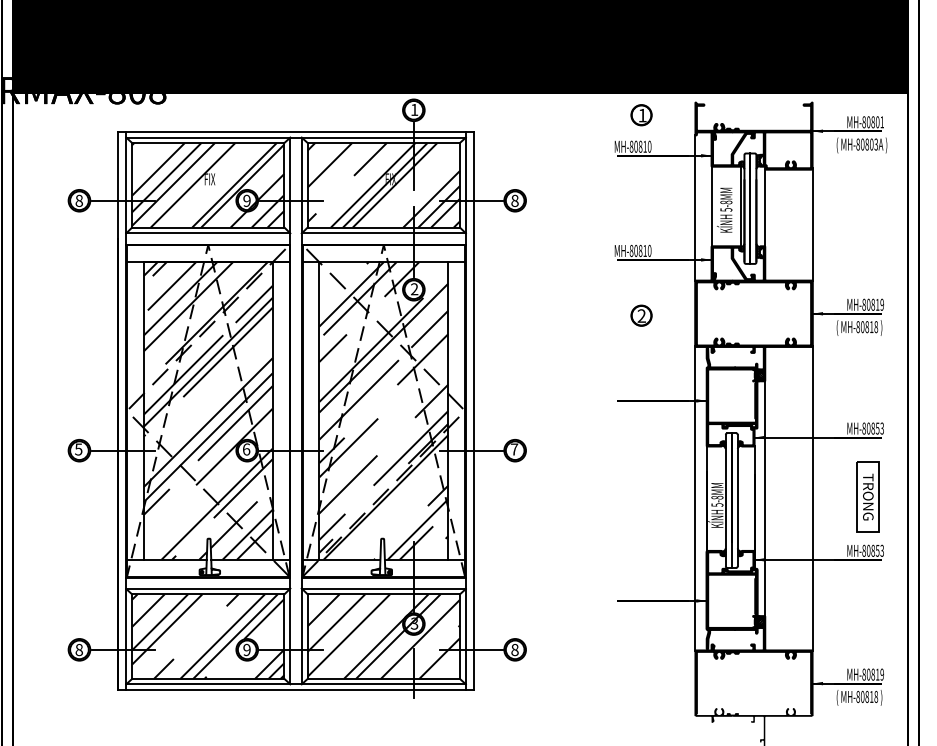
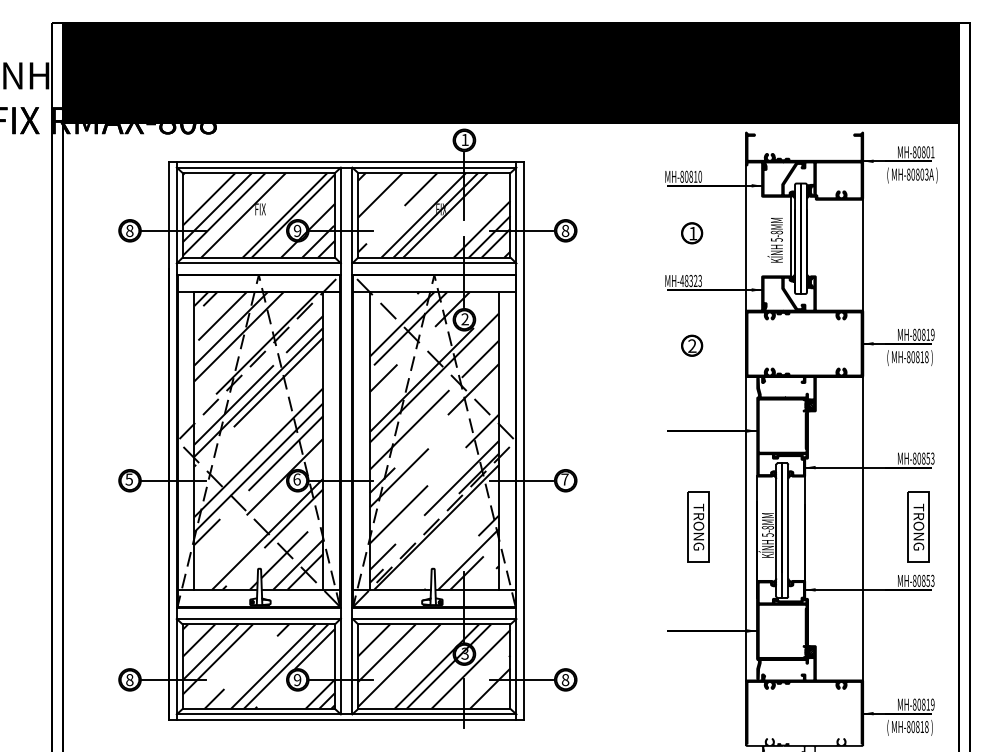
part: (641, 115) -> (692, 233), moved
line: (711, 206) -> (762, 236), removed
line: (764, 208) -> (815, 238), removed
text: (639, 250) -> (690, 280), MH-80810 -> MH-48323
part: (647, 496) -> (698, 526), added
line: (764, 498) -> (815, 528), removed

